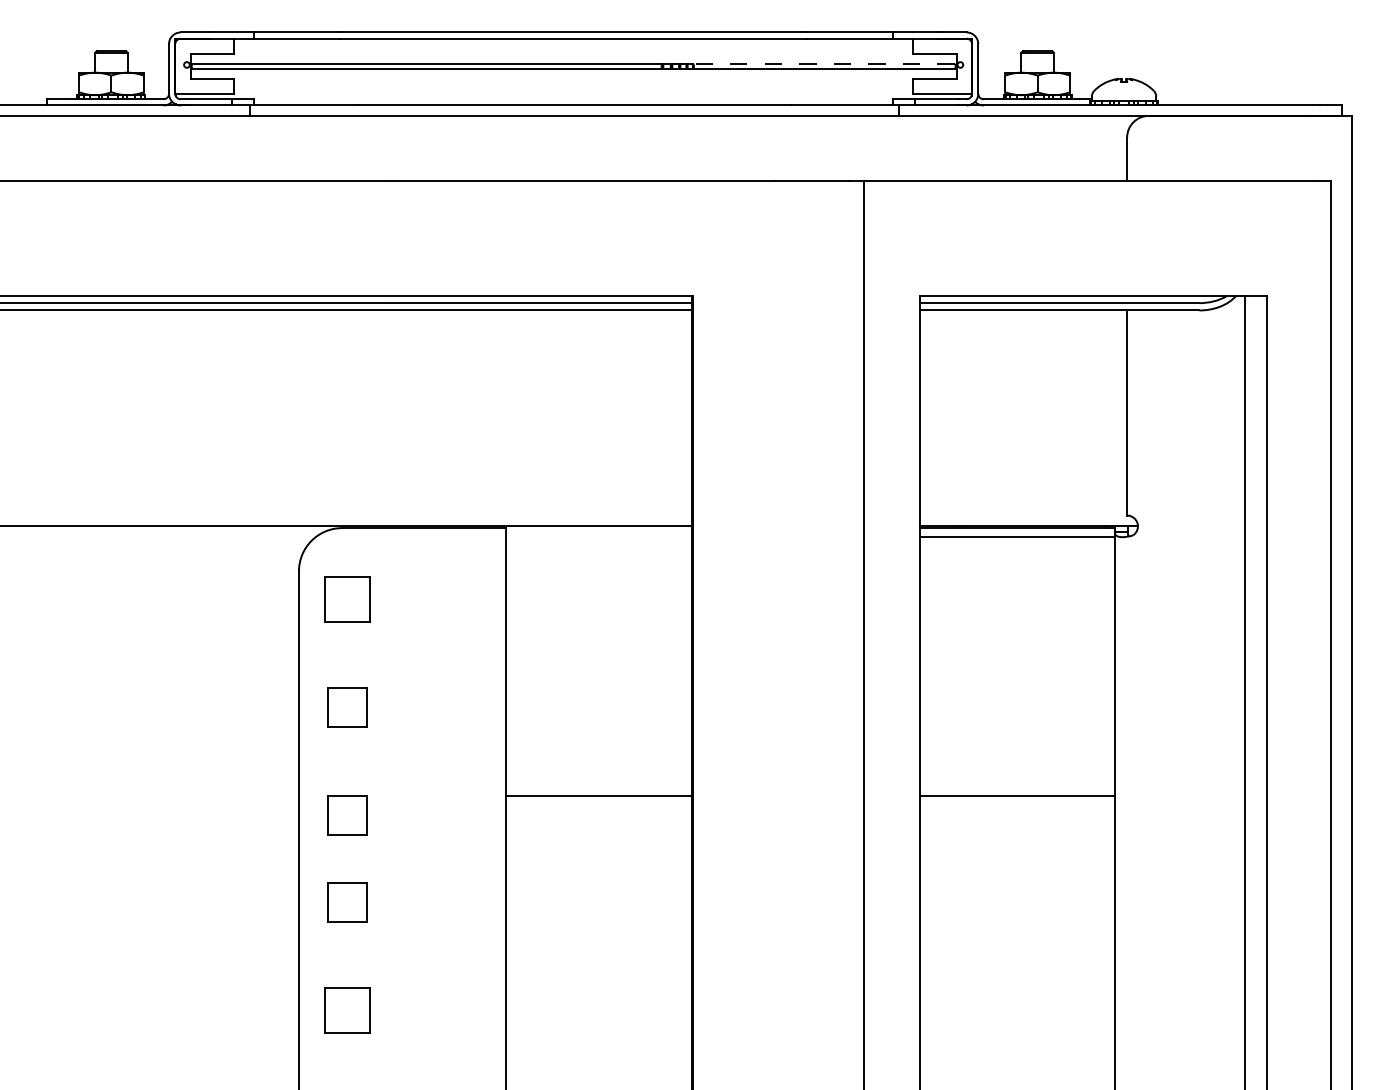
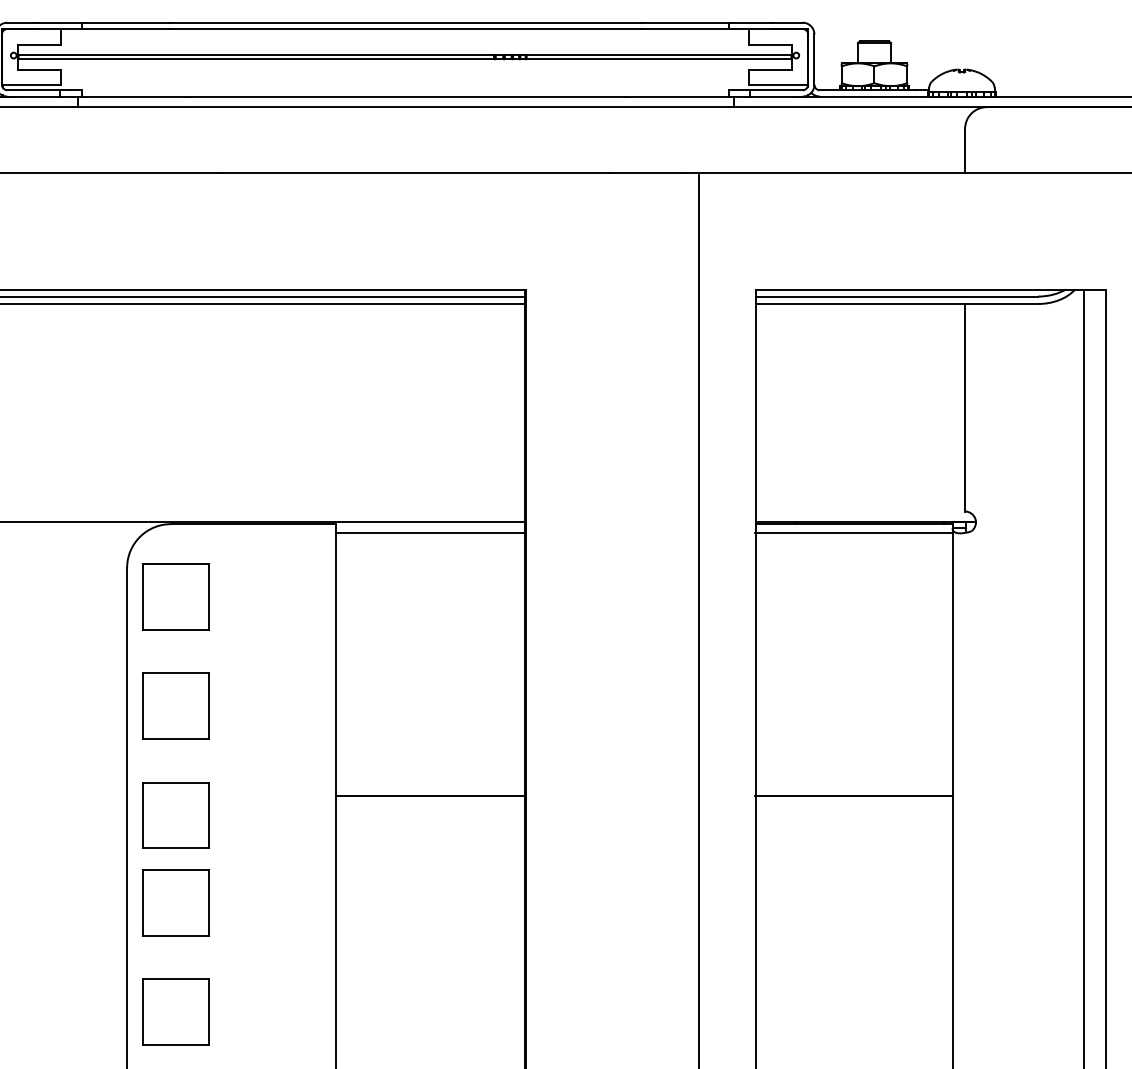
line: (824, 64) -> (658, 55), dashed -> solid
line: (598, 537) -> (430, 533), added
part: (347, 599) -> (176, 596), size x1.43
part: (347, 707) -> (176, 705), size x1.67
part: (347, 815) -> (176, 814), size x1.67
part: (347, 902) -> (176, 902), size x1.67
part: (347, 1010) -> (176, 1012), size x1.43

